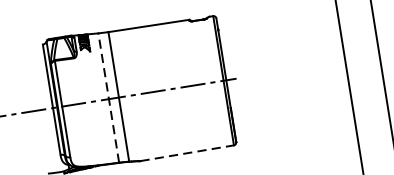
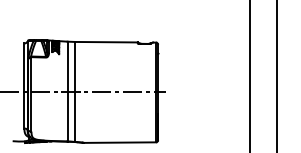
line: (108, 97) -> (67, 91), dashed -> solid
line: (187, 152) -> (120, 142), dashed -> solid

